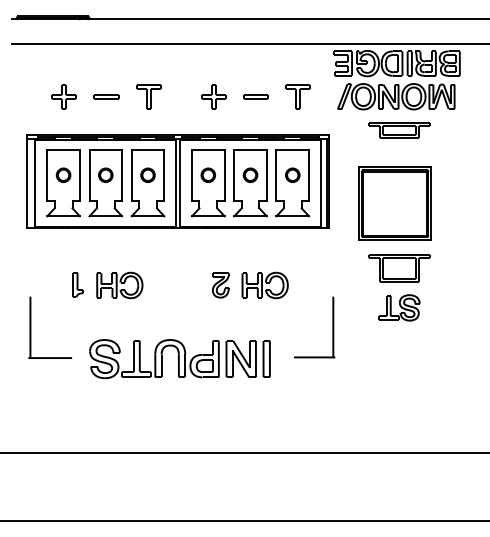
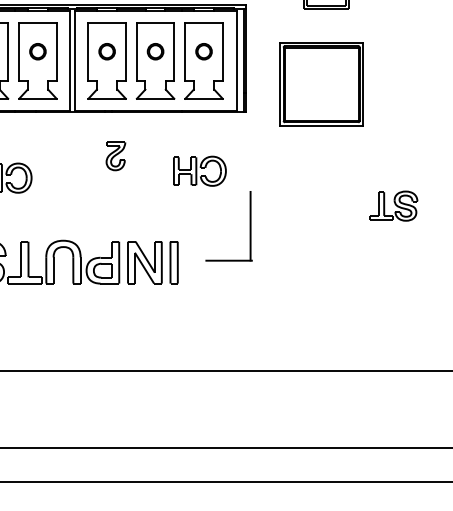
part: (399, 268) -> (326, 158), removed
part: (220, 285) -> (115, 156), moved
part: (264, 285) -> (199, 171), moved
part: (399, 307) -> (394, 205), moved

